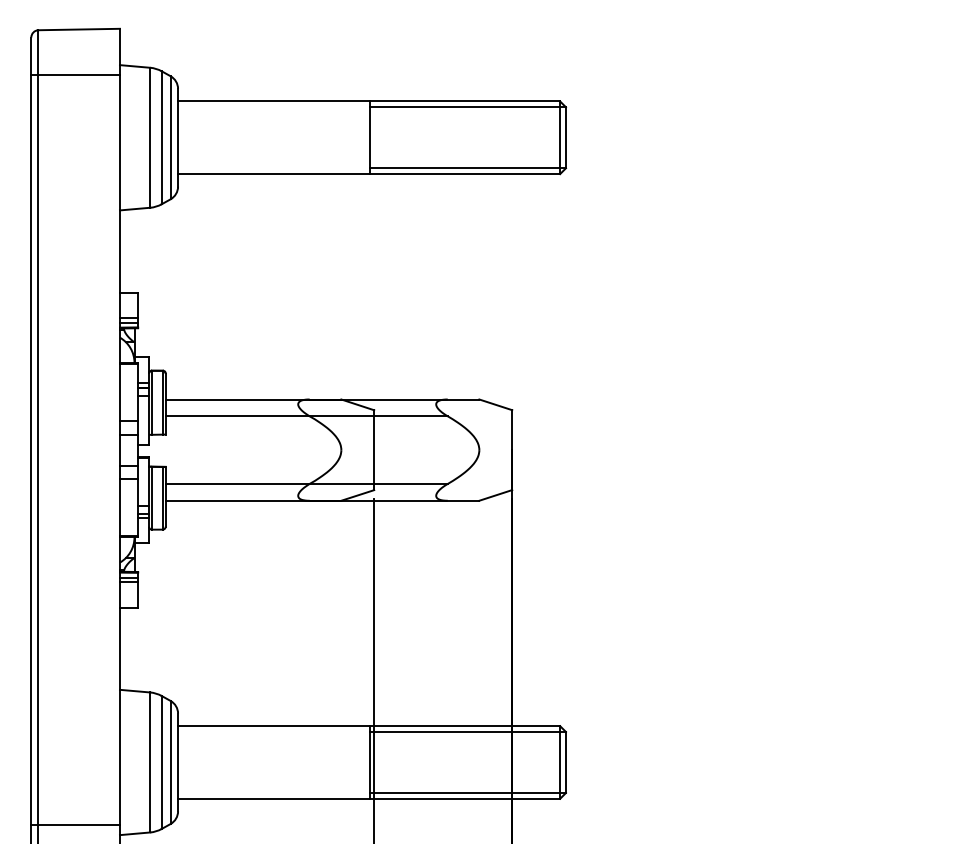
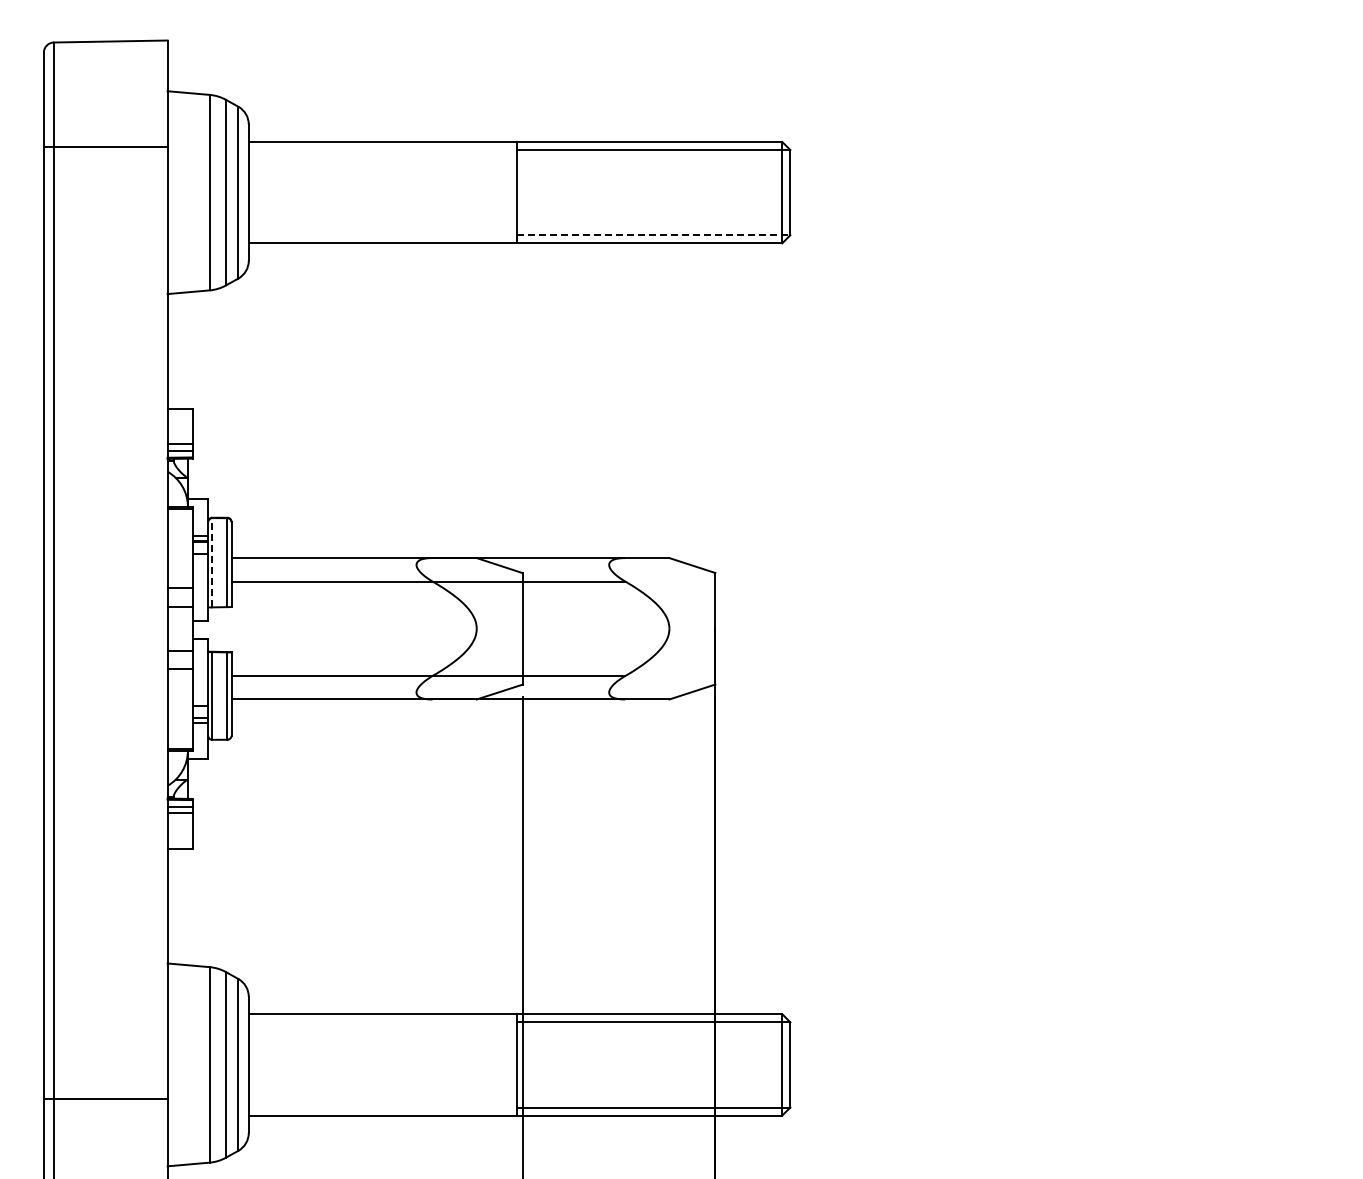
line: (75, 75) -> (105, 147), moved
line: (467, 168) -> (653, 235), solid -> dashed
line: (152, 402) -> (212, 562), solid -> dashed
line: (75, 825) -> (105, 1099), moved

